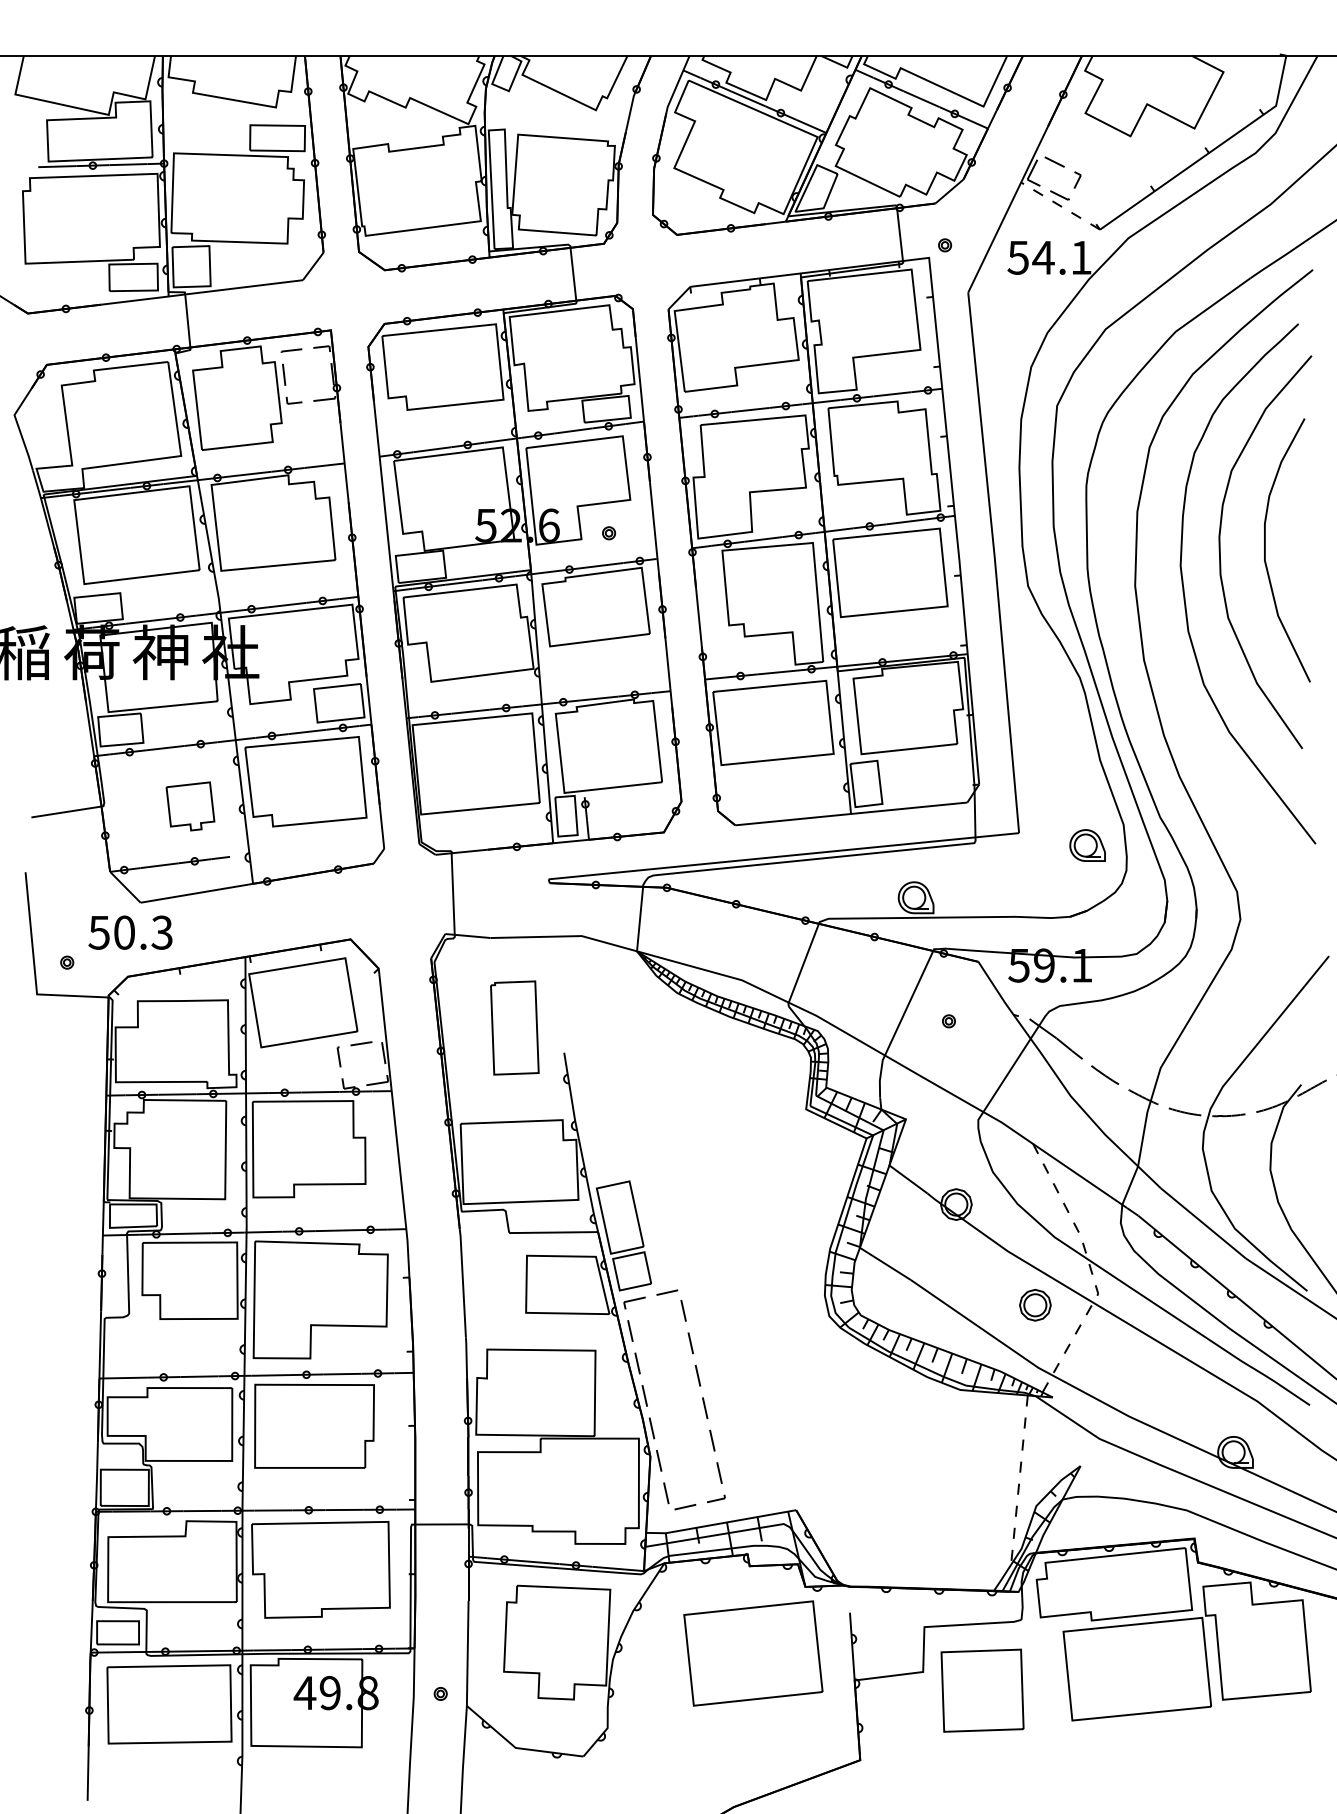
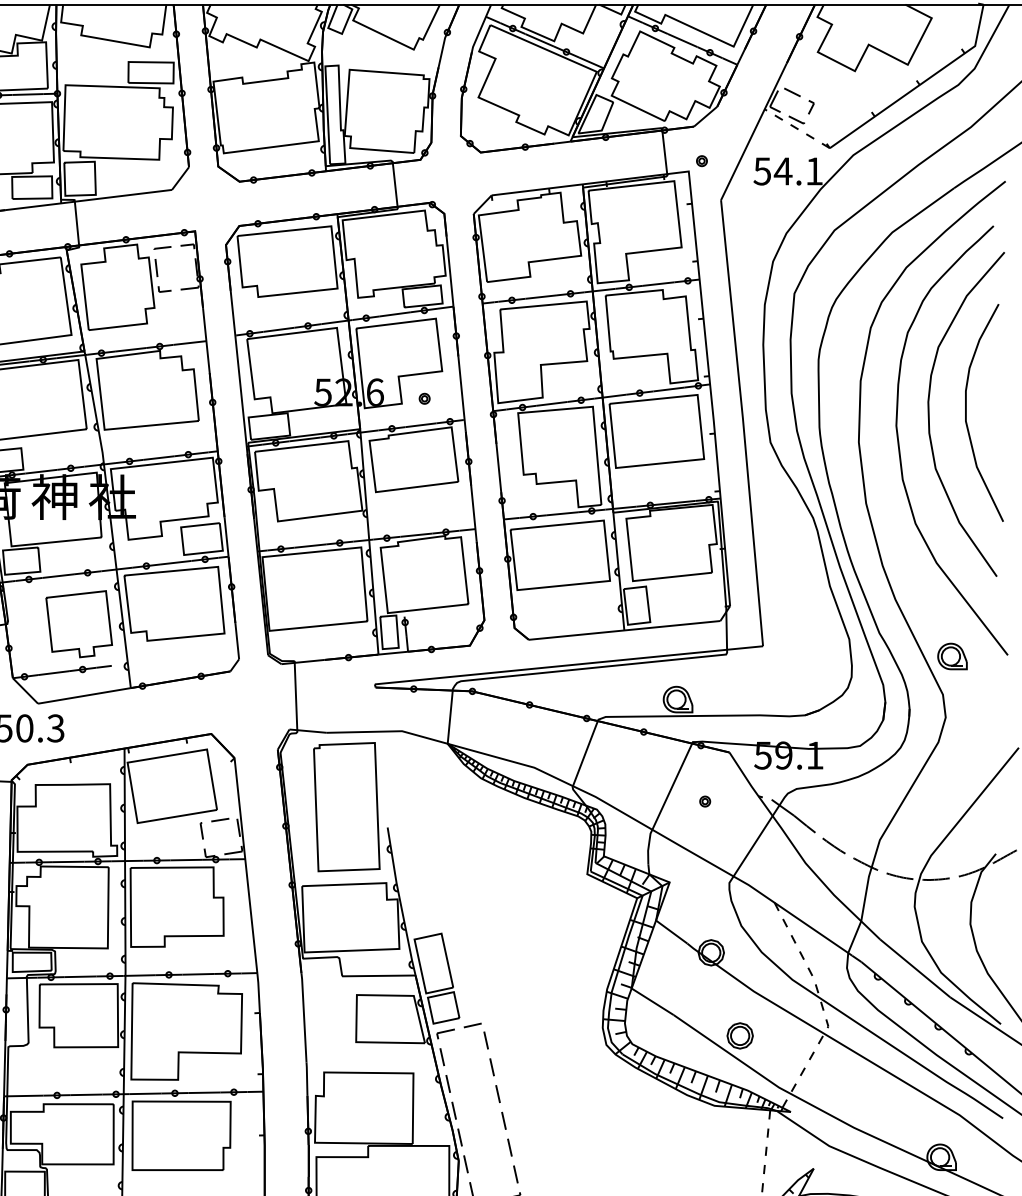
part: (190, 806) -> (79, 624), size x1.67
part: (1087, 845) -> (952, 656), moved
part: (514, 1027) -> (346, 806), size x1.67
part: (1035, 1304) -> (740, 1035), moved

